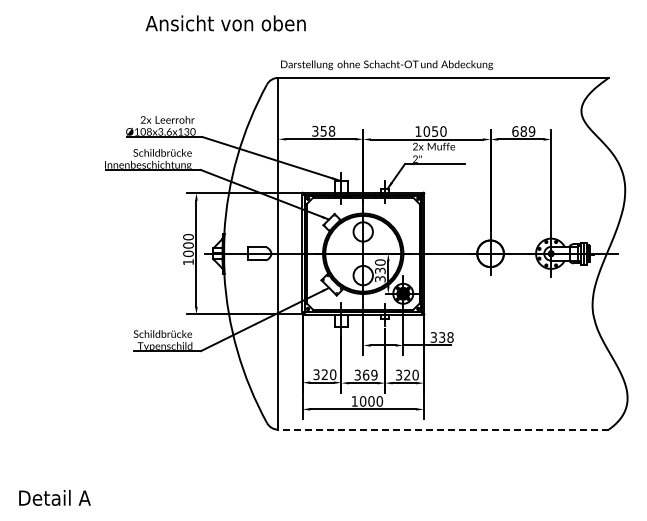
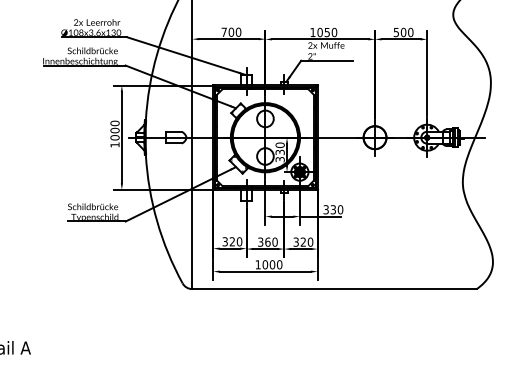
text: (323, 130) -> (231, 31), 358 -> 700
text: (523, 131) -> (403, 32), 689 -> 500
text: (450, 337) -> (340, 209), 338 -> 330
text: (374, 375) -> (275, 242), 369 -> 360
line: (443, 429) -> (334, 288), dashed -> solid

